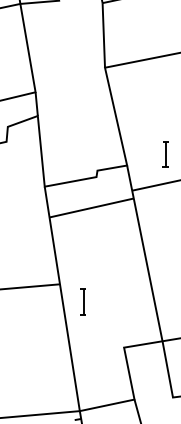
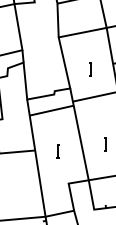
line: (165, 154) -> (90, 69), moved
part: (81, 301) -> (57, 151), moved

